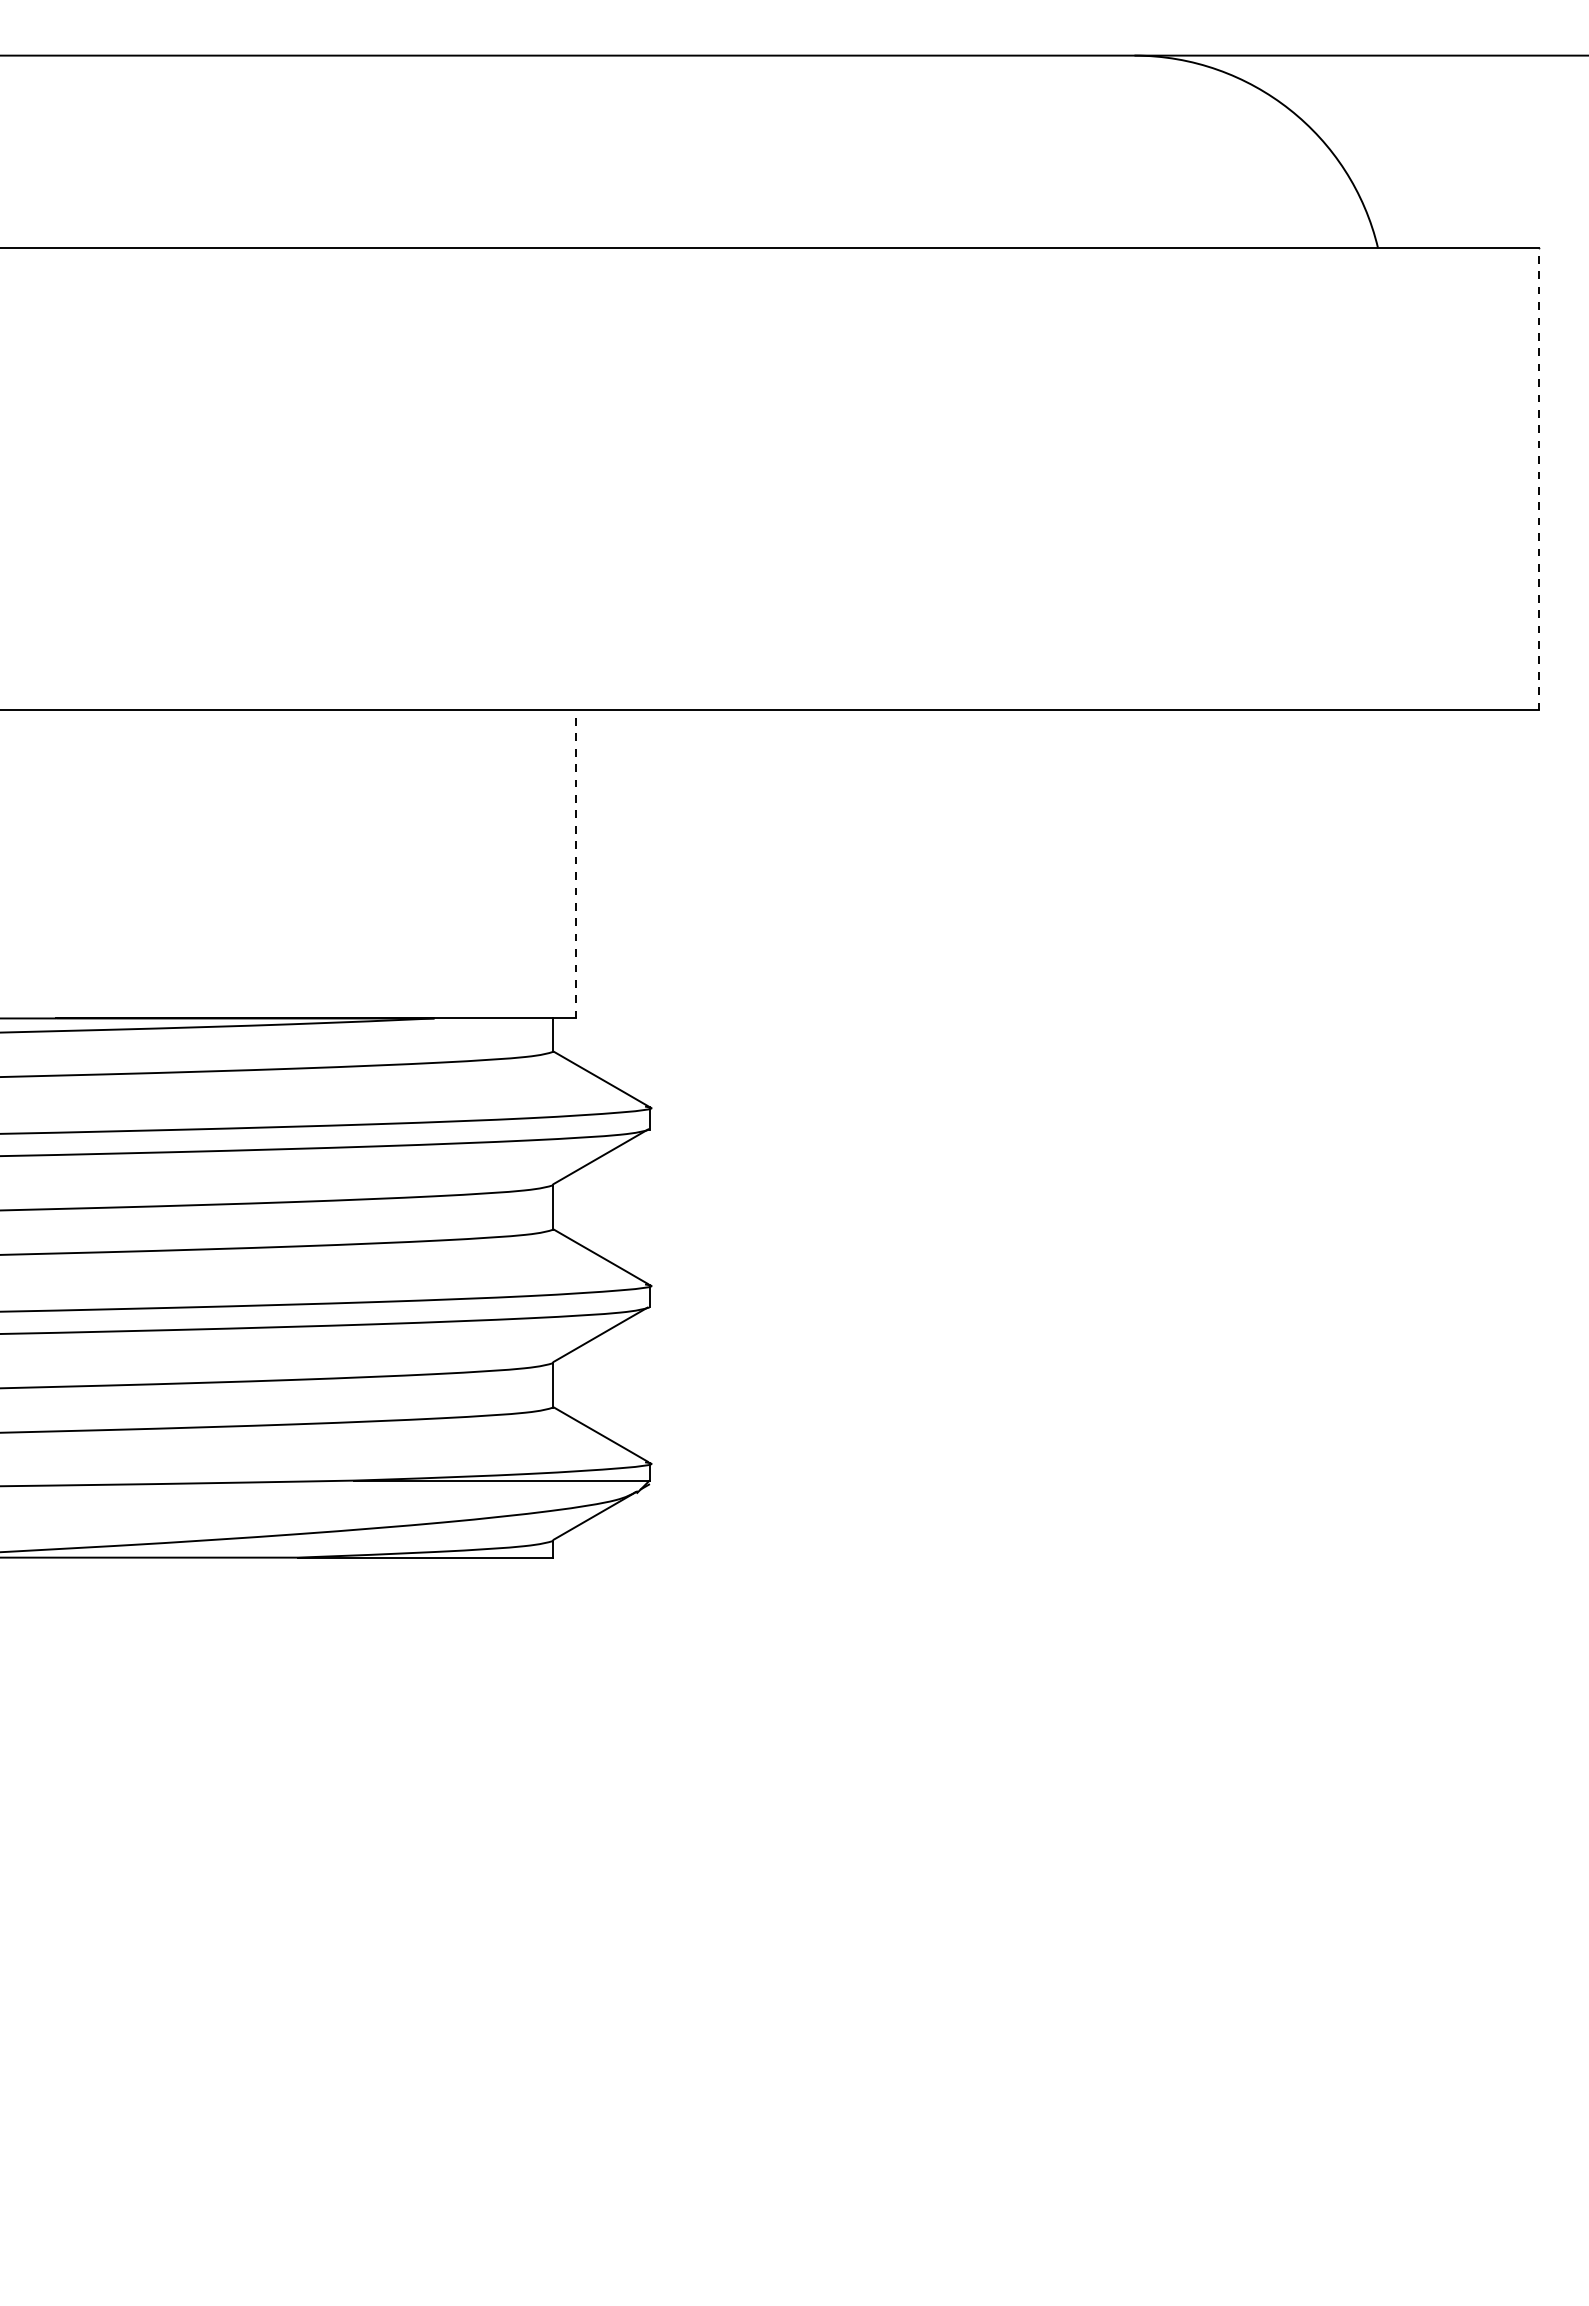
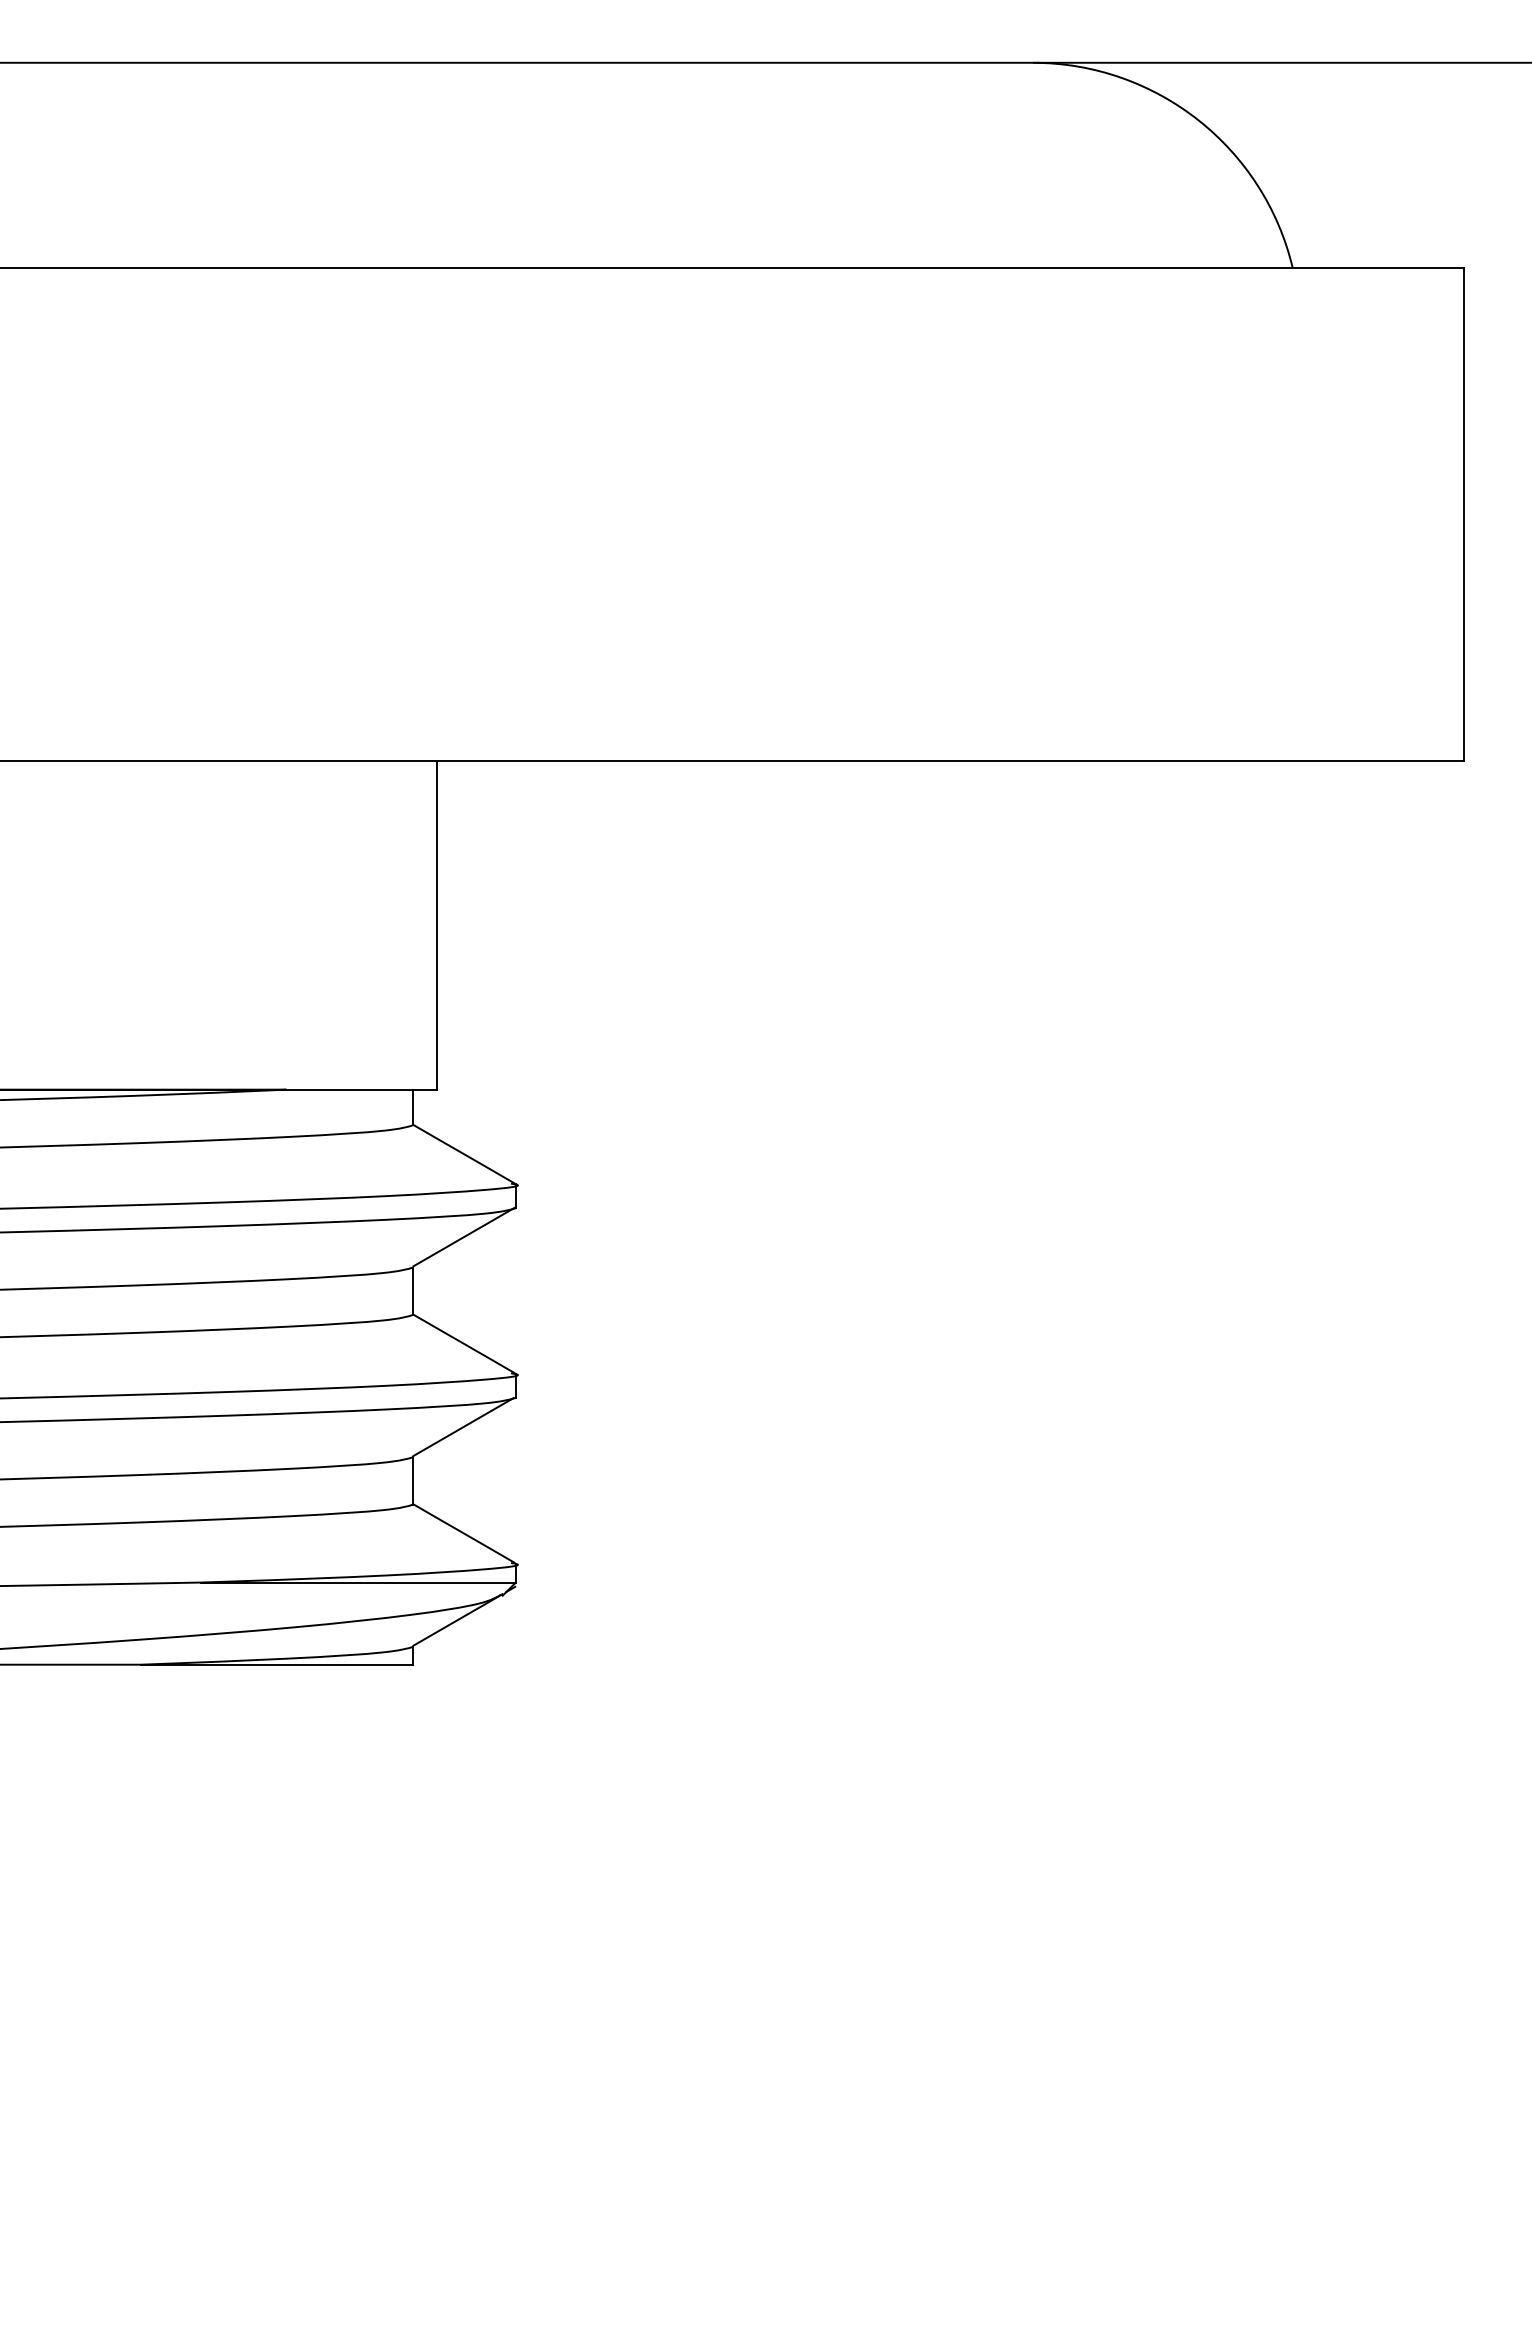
line: (1538, 478) -> (1463, 513), dashed -> solid
line: (576, 863) -> (437, 924), dashed -> solid

